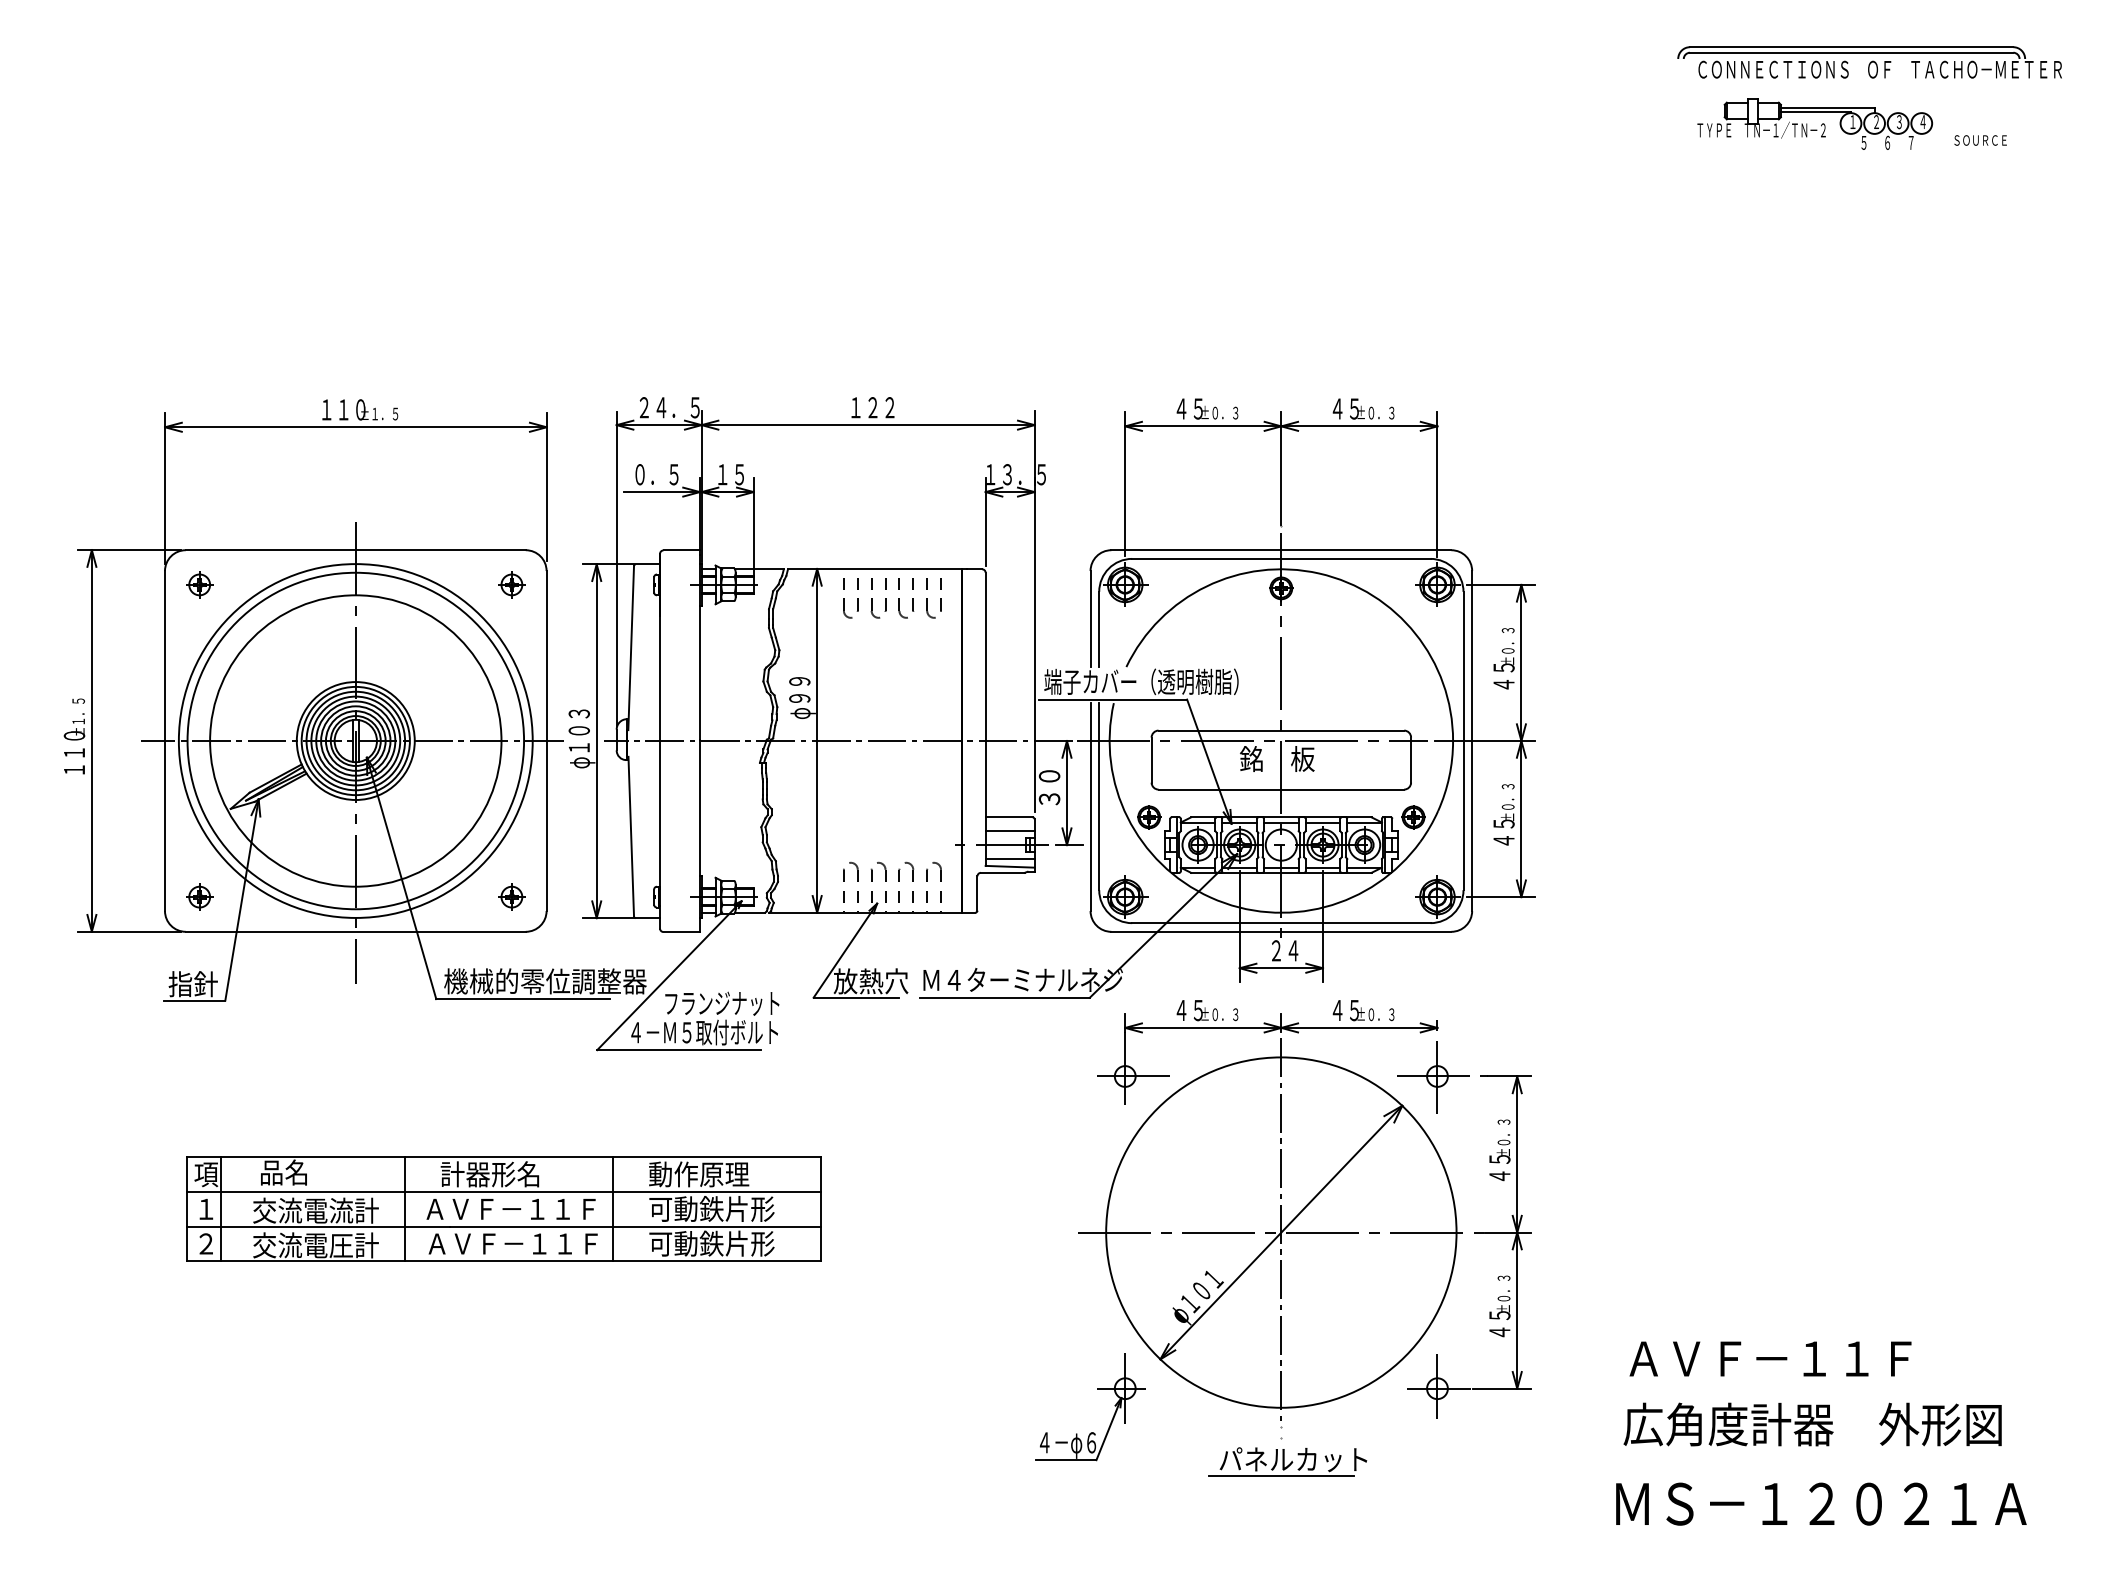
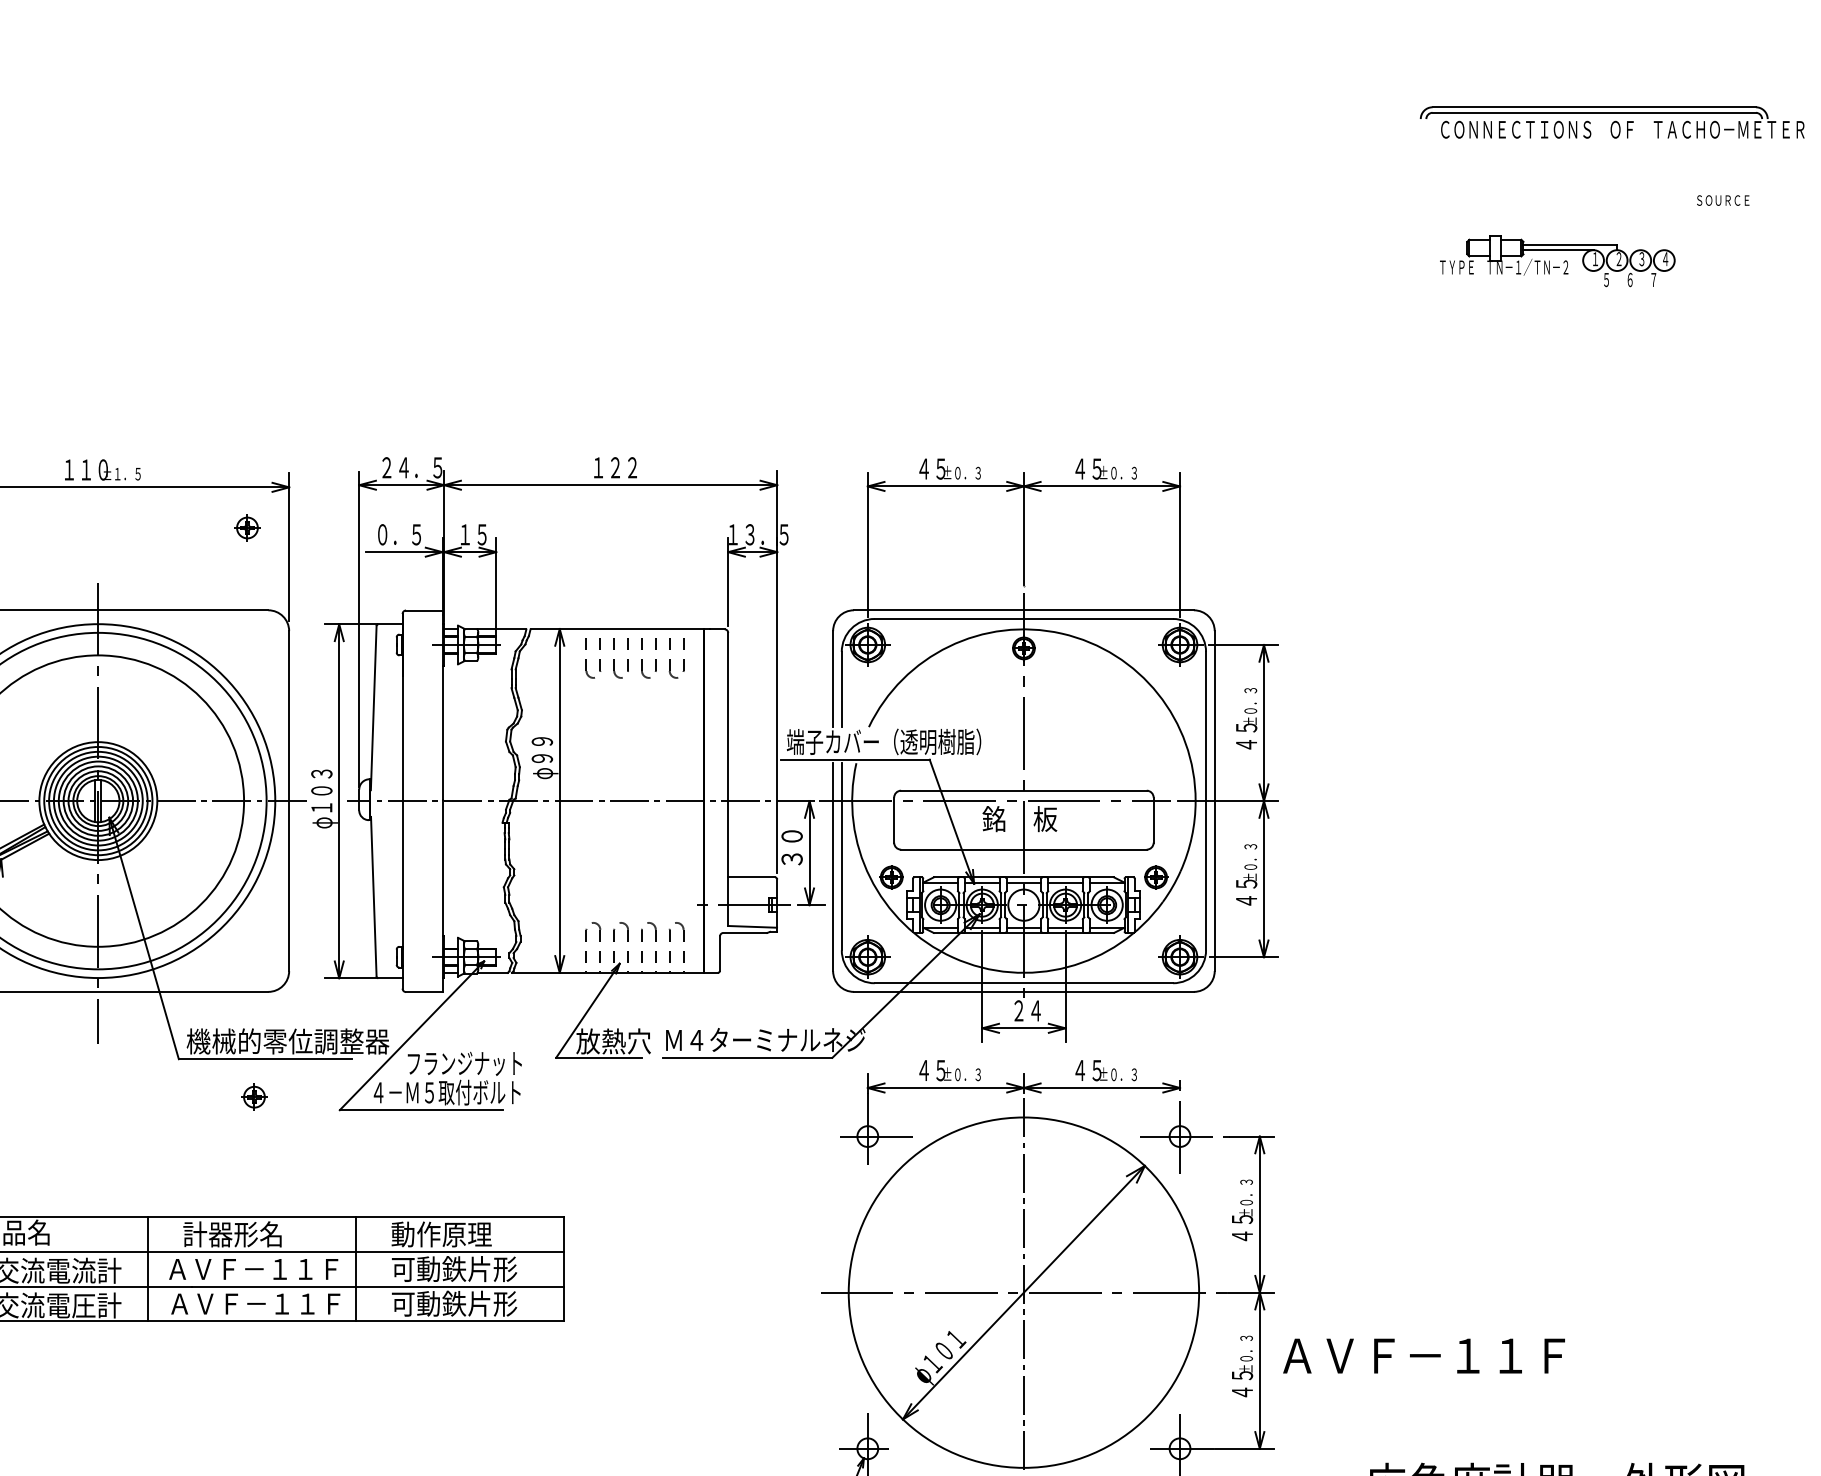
part: (1815, 123) -> (1558, 260), moved
part: (511, 584) -> (247, 527), moved
line: (1009, 831) -> (752, 891), removed
line: (1009, 858) -> (752, 918), removed
part: (511, 896) -> (254, 1096), moved
text: (1770, 1358) -> (1424, 1355), moved

